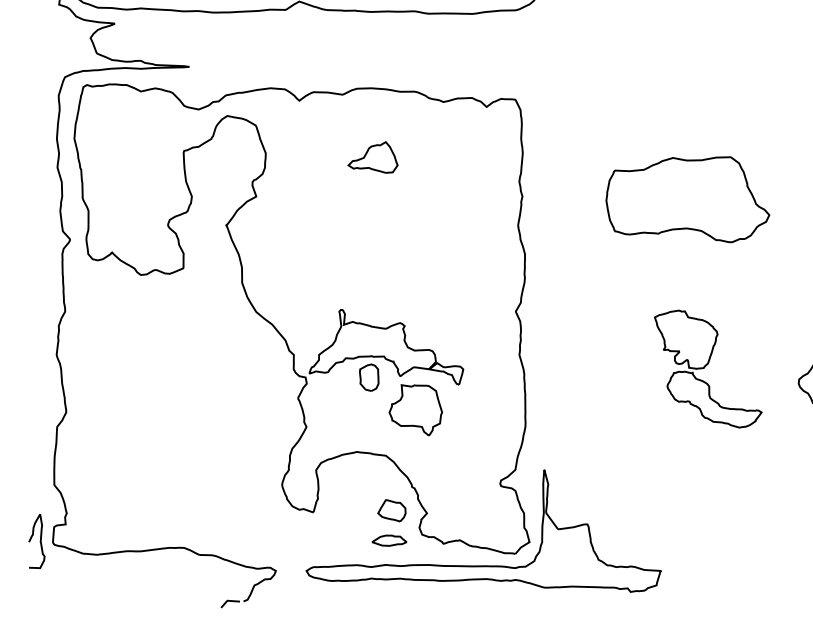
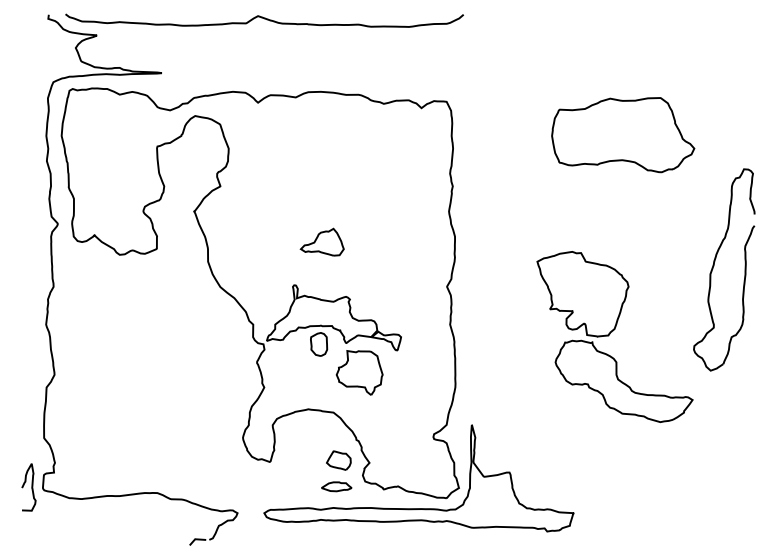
part: (372, 156) -> (321, 241), moved
part: (688, 200) -> (623, 135), moved
part: (707, 368) -> (614, 336), size x1.67

